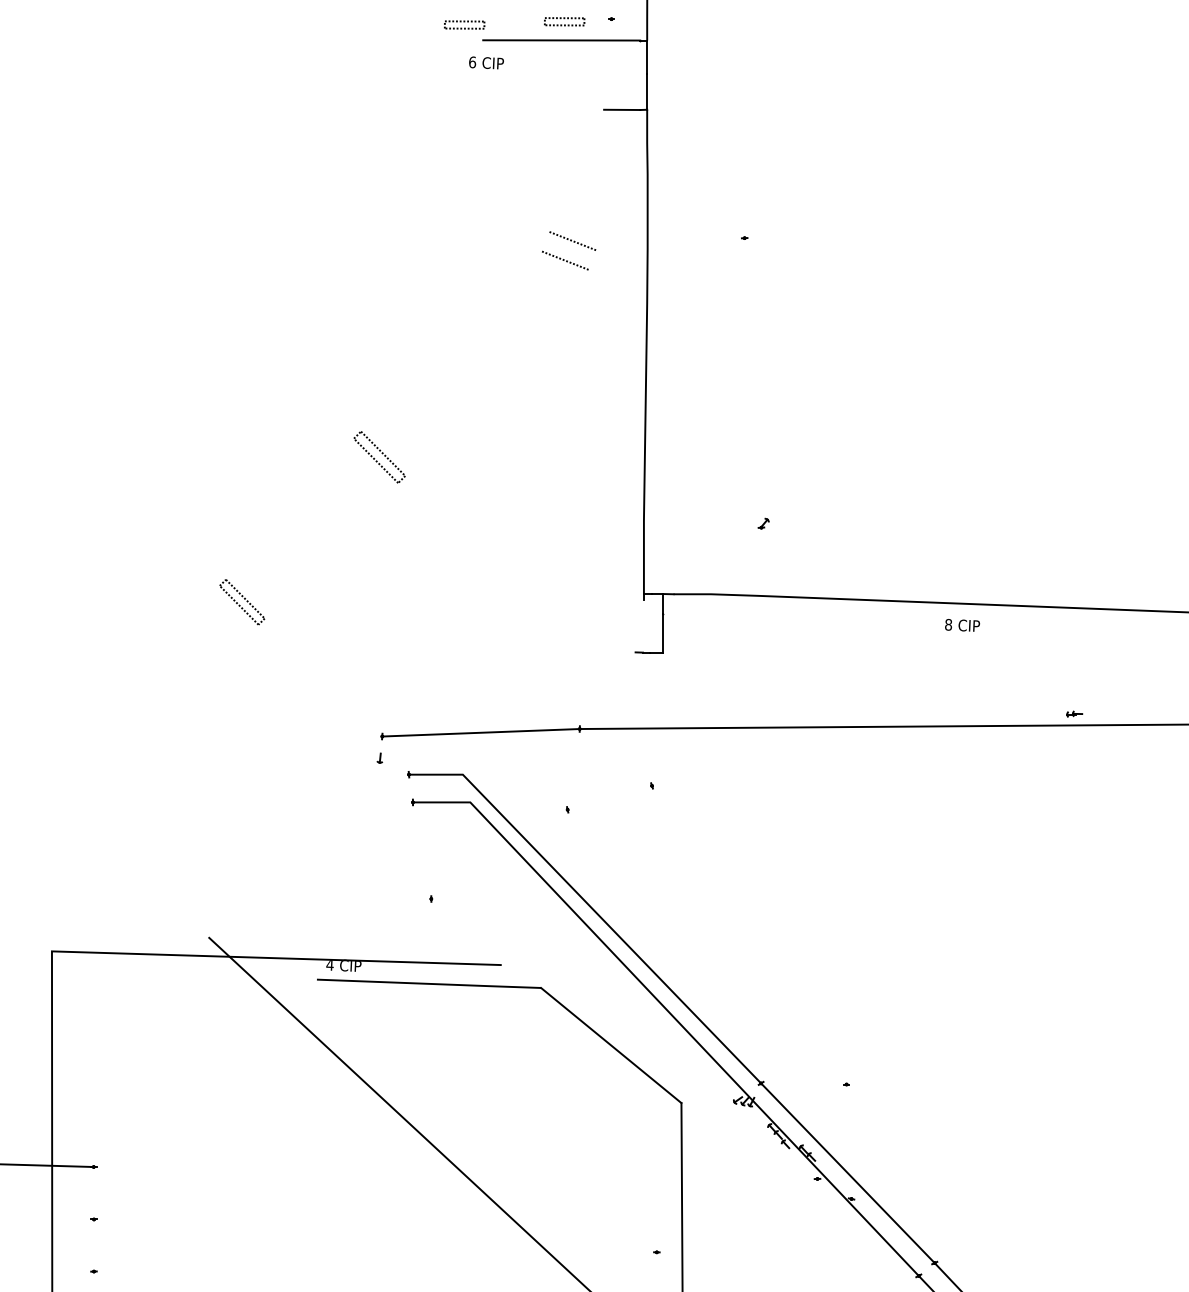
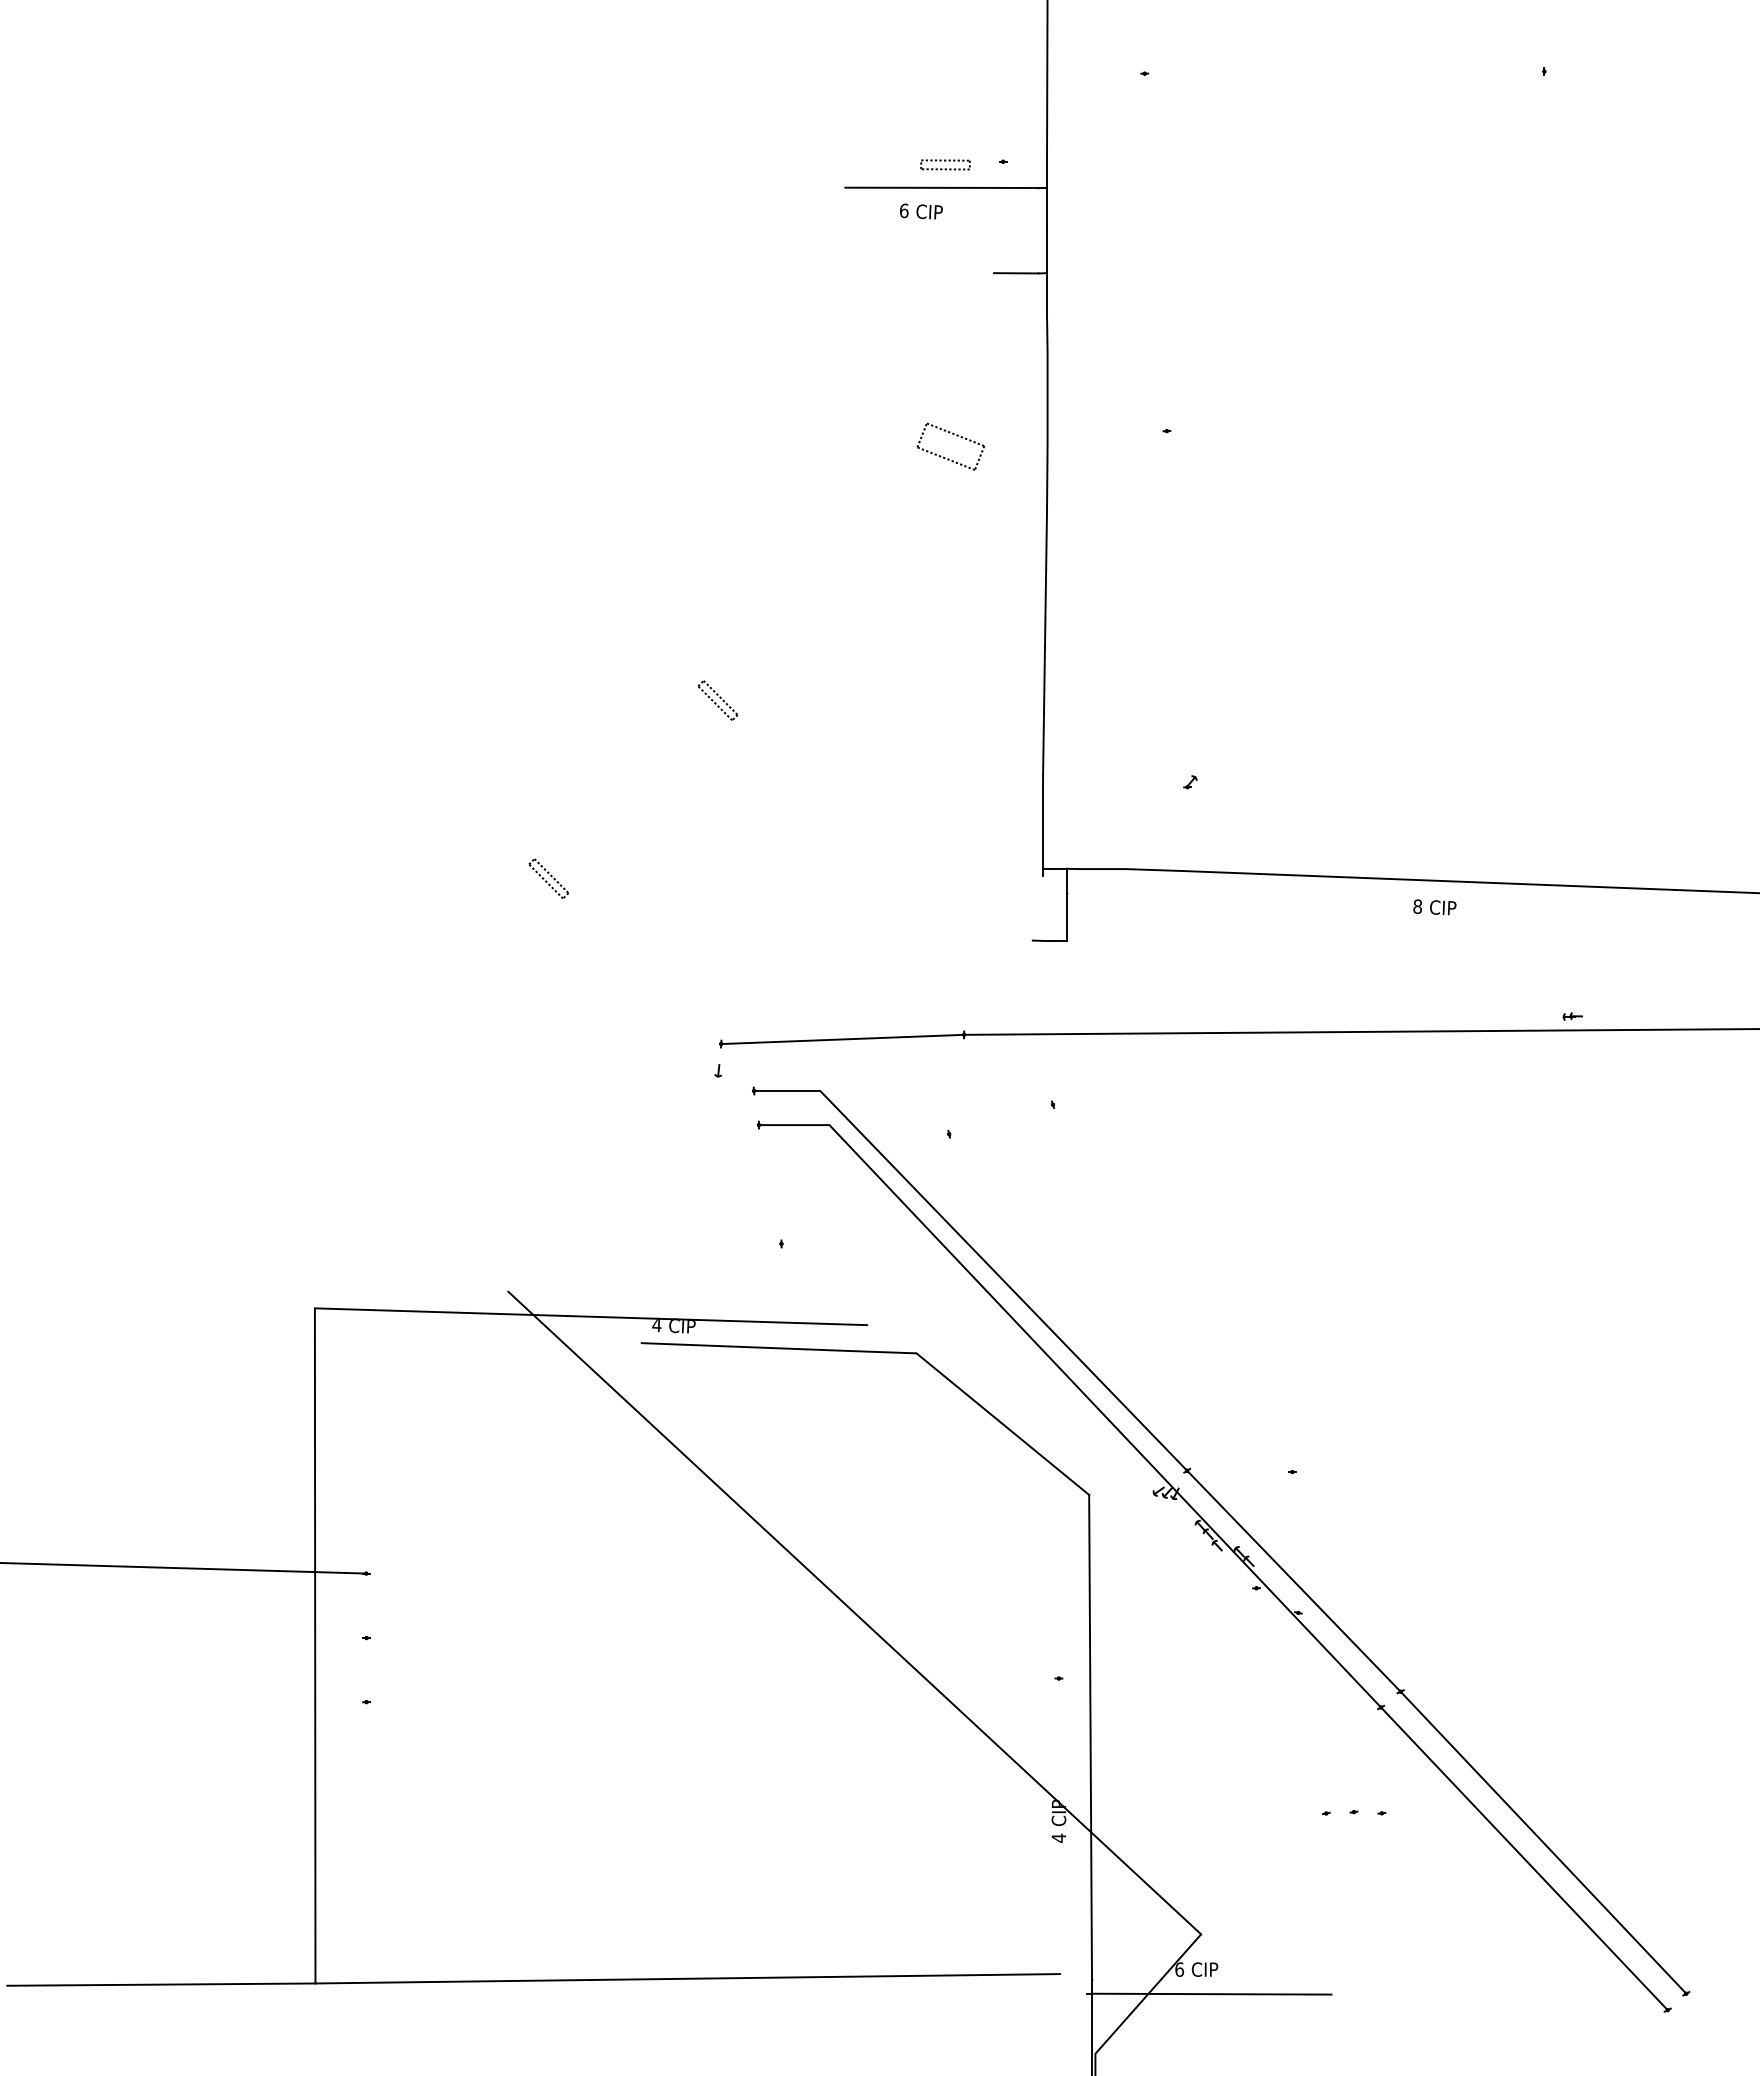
part: (464, 24) -> (822, 168), removed
text: (486, 62) -> (921, 211), moved
line: (545, 241) -> (921, 435), added
line: (592, 260) -> (979, 458), added
part: (379, 457) -> (717, 700), size x0.62
part: (241, 601) -> (548, 878), size x0.71

